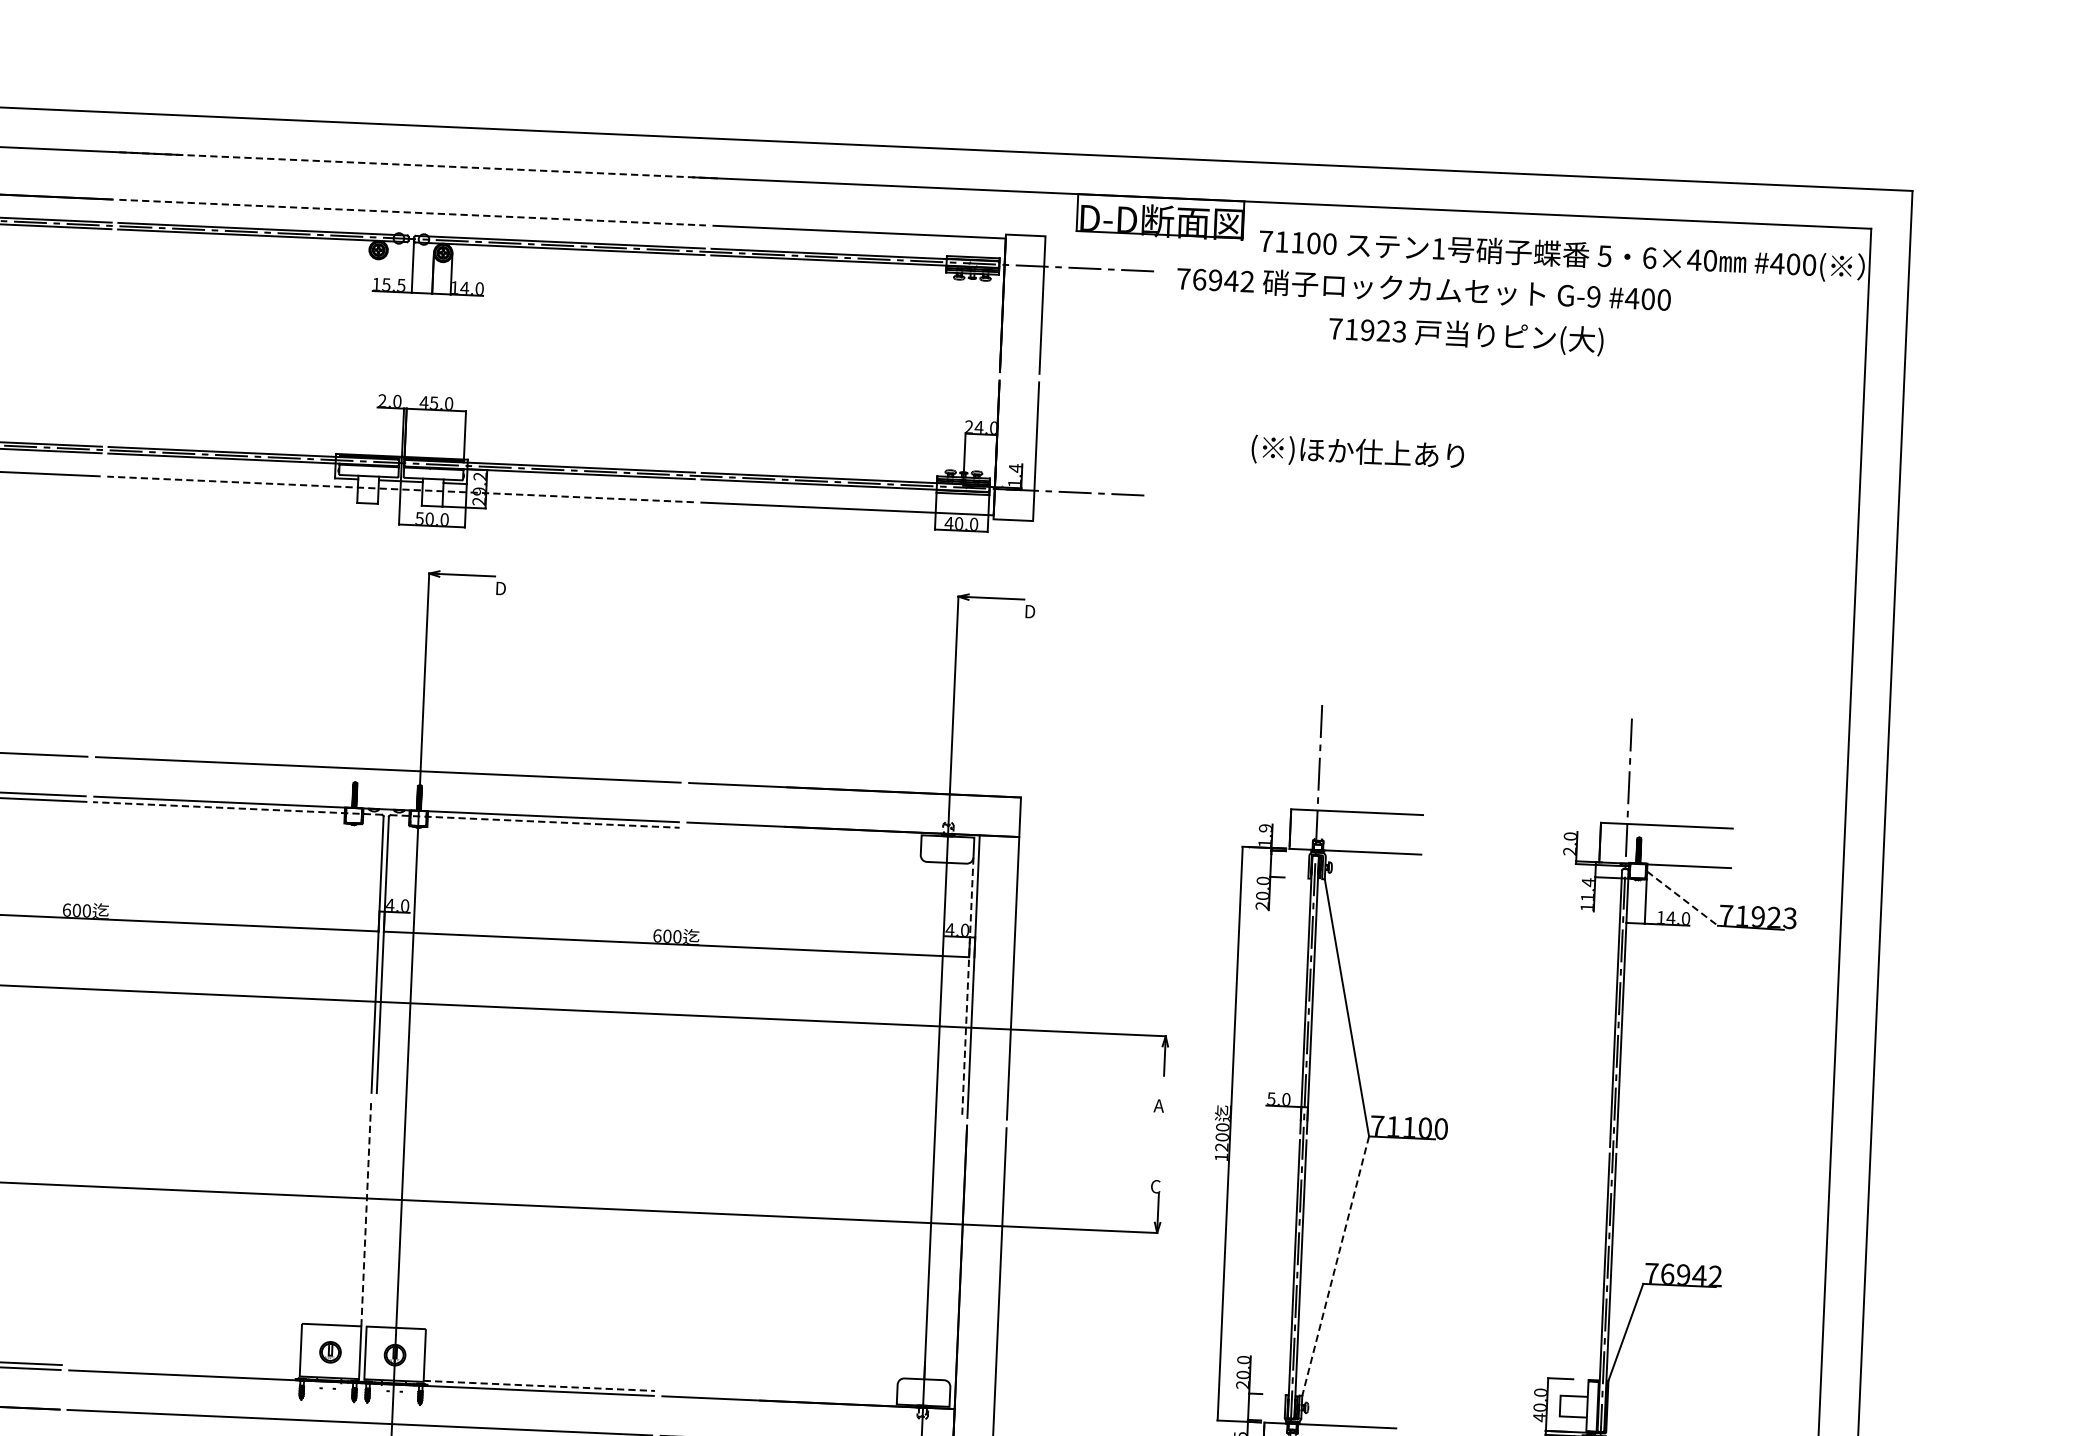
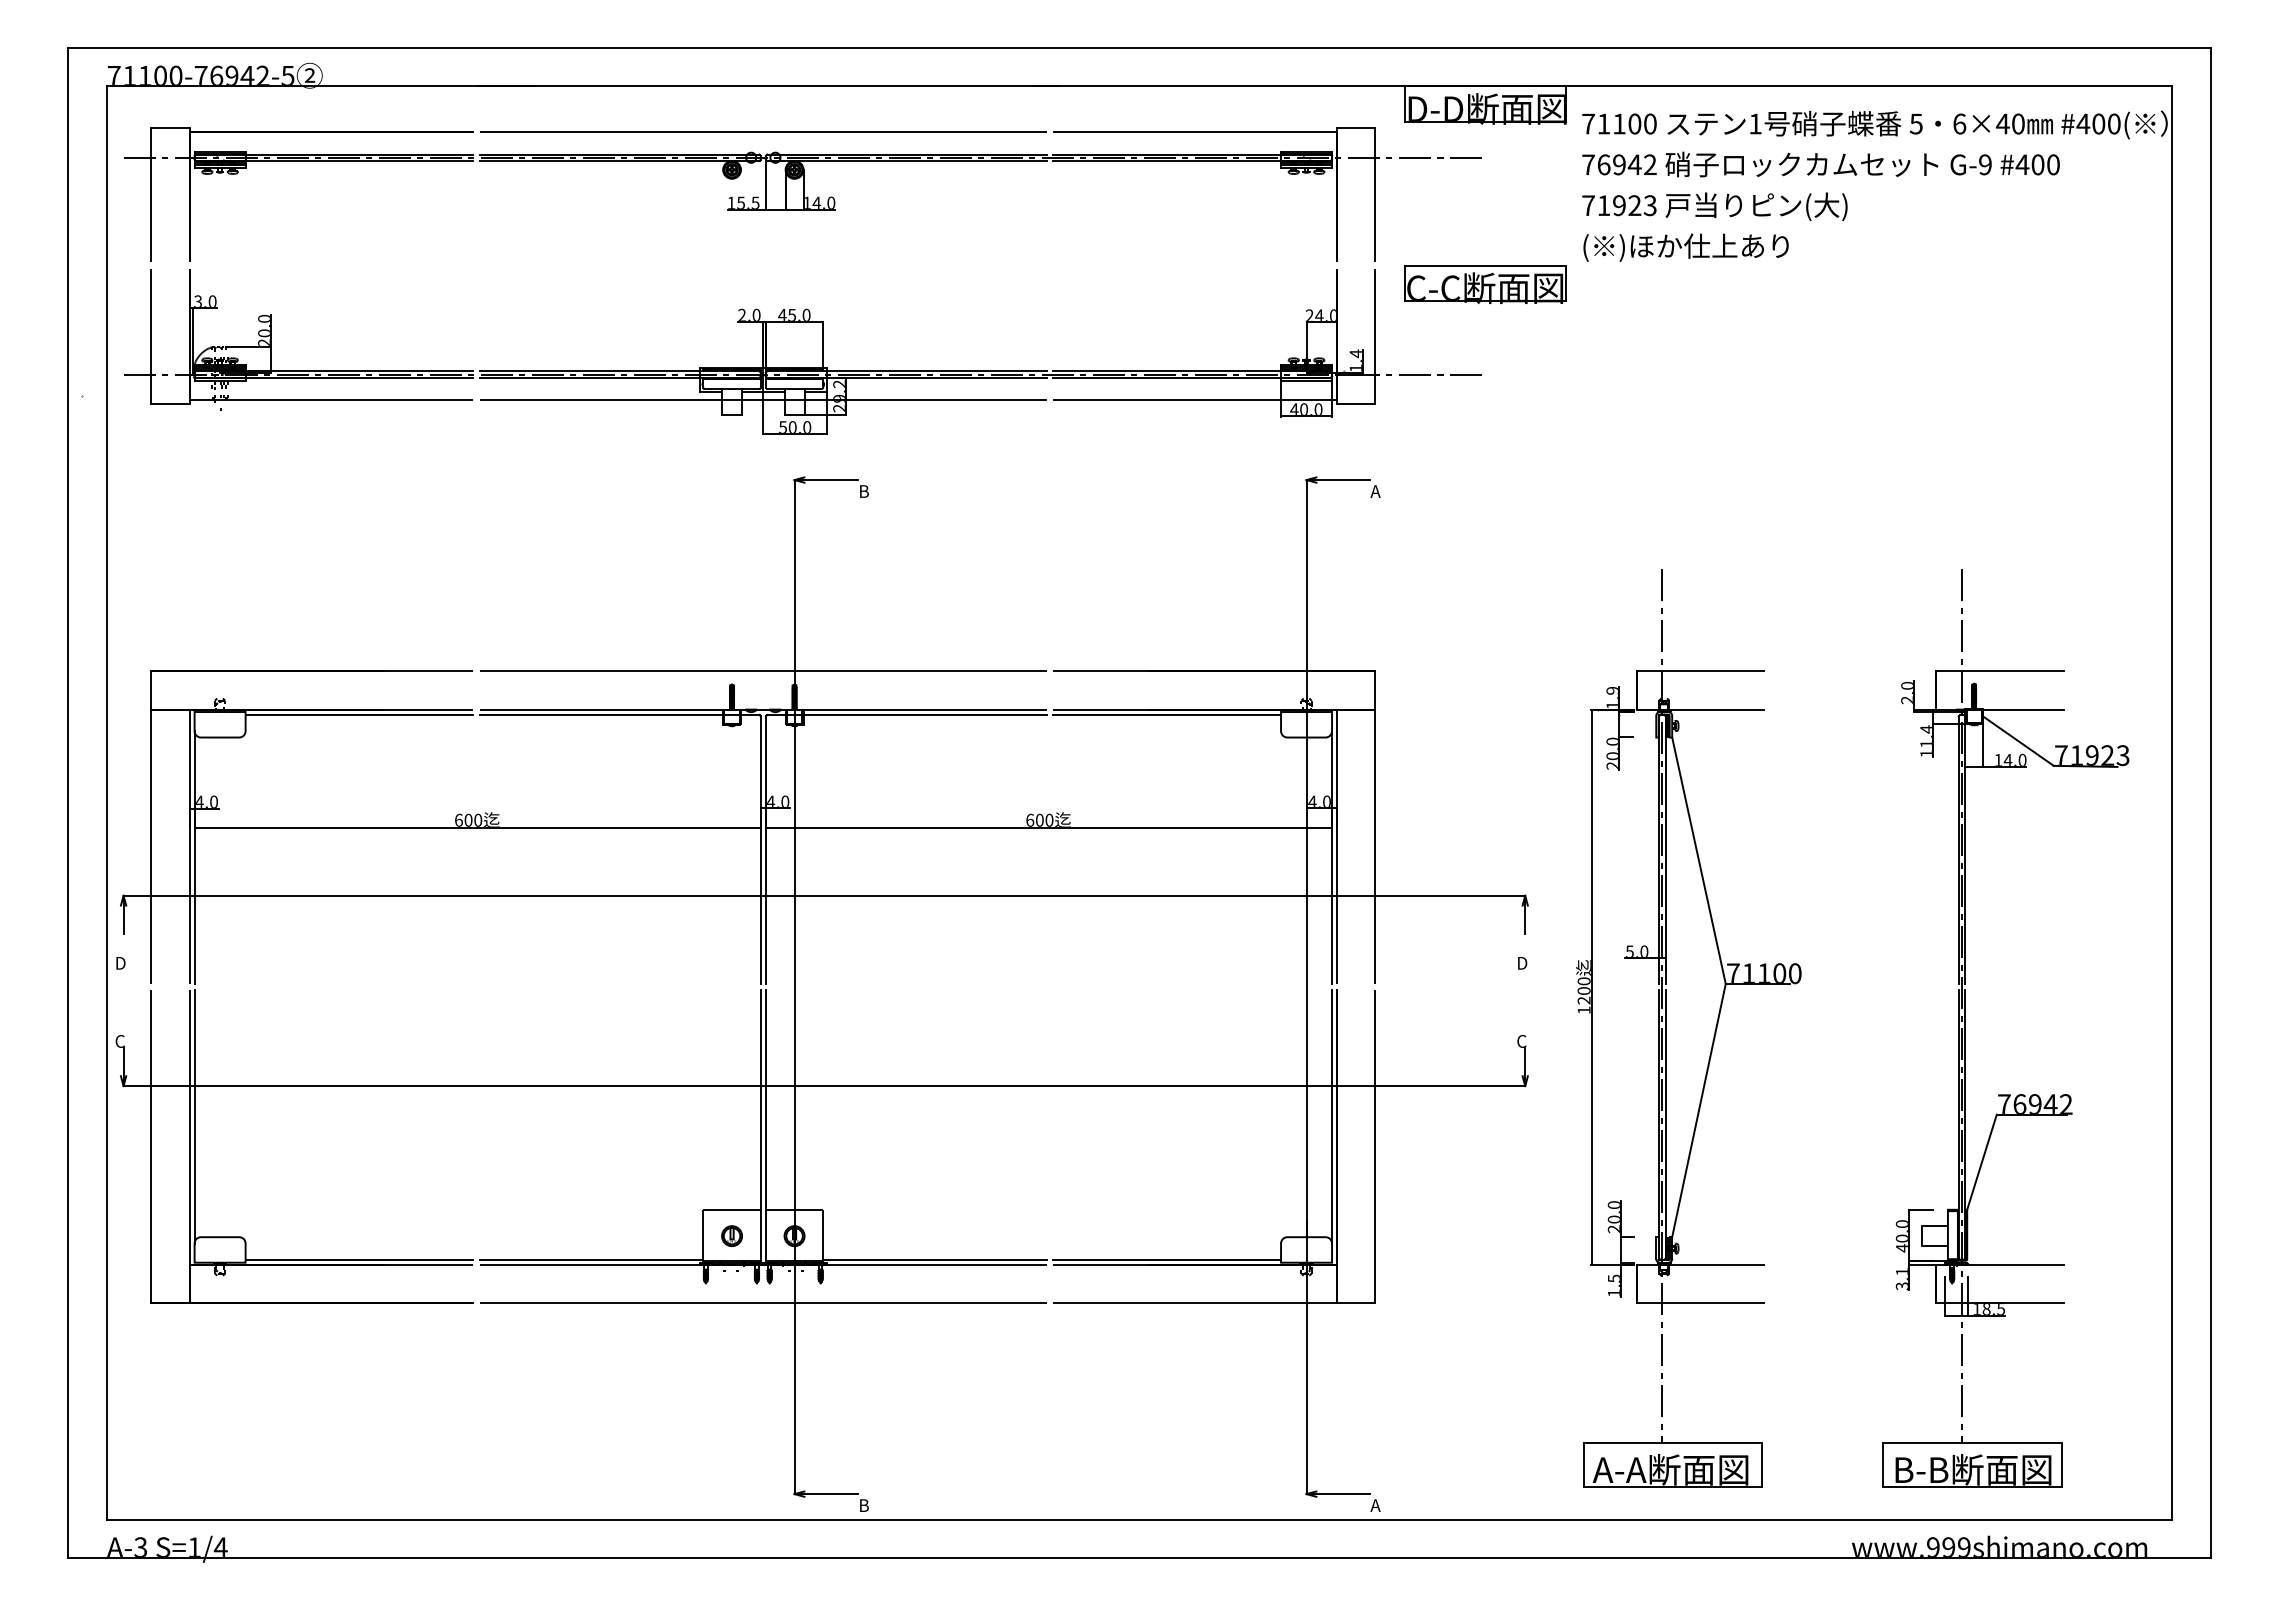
line: (420, 165) -> (768, 86), dashed -> solid
line: (412, 212) -> (763, 132), dashed -> solid
text: (1423, 289) -> (1820, 164), moved
text: (1465, 335) -> (1714, 206), moved
part: (1152, 402) -> (1485, 284), added
text: (1357, 452) -> (1685, 247), moved
line: (400, 489) -> (763, 400), dashed -> solid
text: (502, 588) -> (865, 491), D -> B
text: (1029, 611) -> (1375, 491), D -> A
line: (237, 808) -> (619, 714), dashed -> solid
line: (535, 821) -> (907, 714), dashed -> solid
line: (804, 832) -> (1167, 714), added
line: (1682, 899) -> (2018, 741), dashed -> solid
line: (968, 989) -> (1332, 858), dashed -> solid
text: (1158, 1106) -> (1521, 963), A -> D
line: (371, 1212) -> (765, 1099), added
line: (366, 1213) -> (760, 1100), dashed -> solid
line: (956, 1255) -> (1332, 1116), added
line: (1335, 1267) -> (1698, 1111), dashed -> solid
line: (184, 1370) -> (591, 1259), added
line: (539, 1385) -> (935, 1259), dashed -> solid
line: (779, 1396) -> (1167, 1259), added

